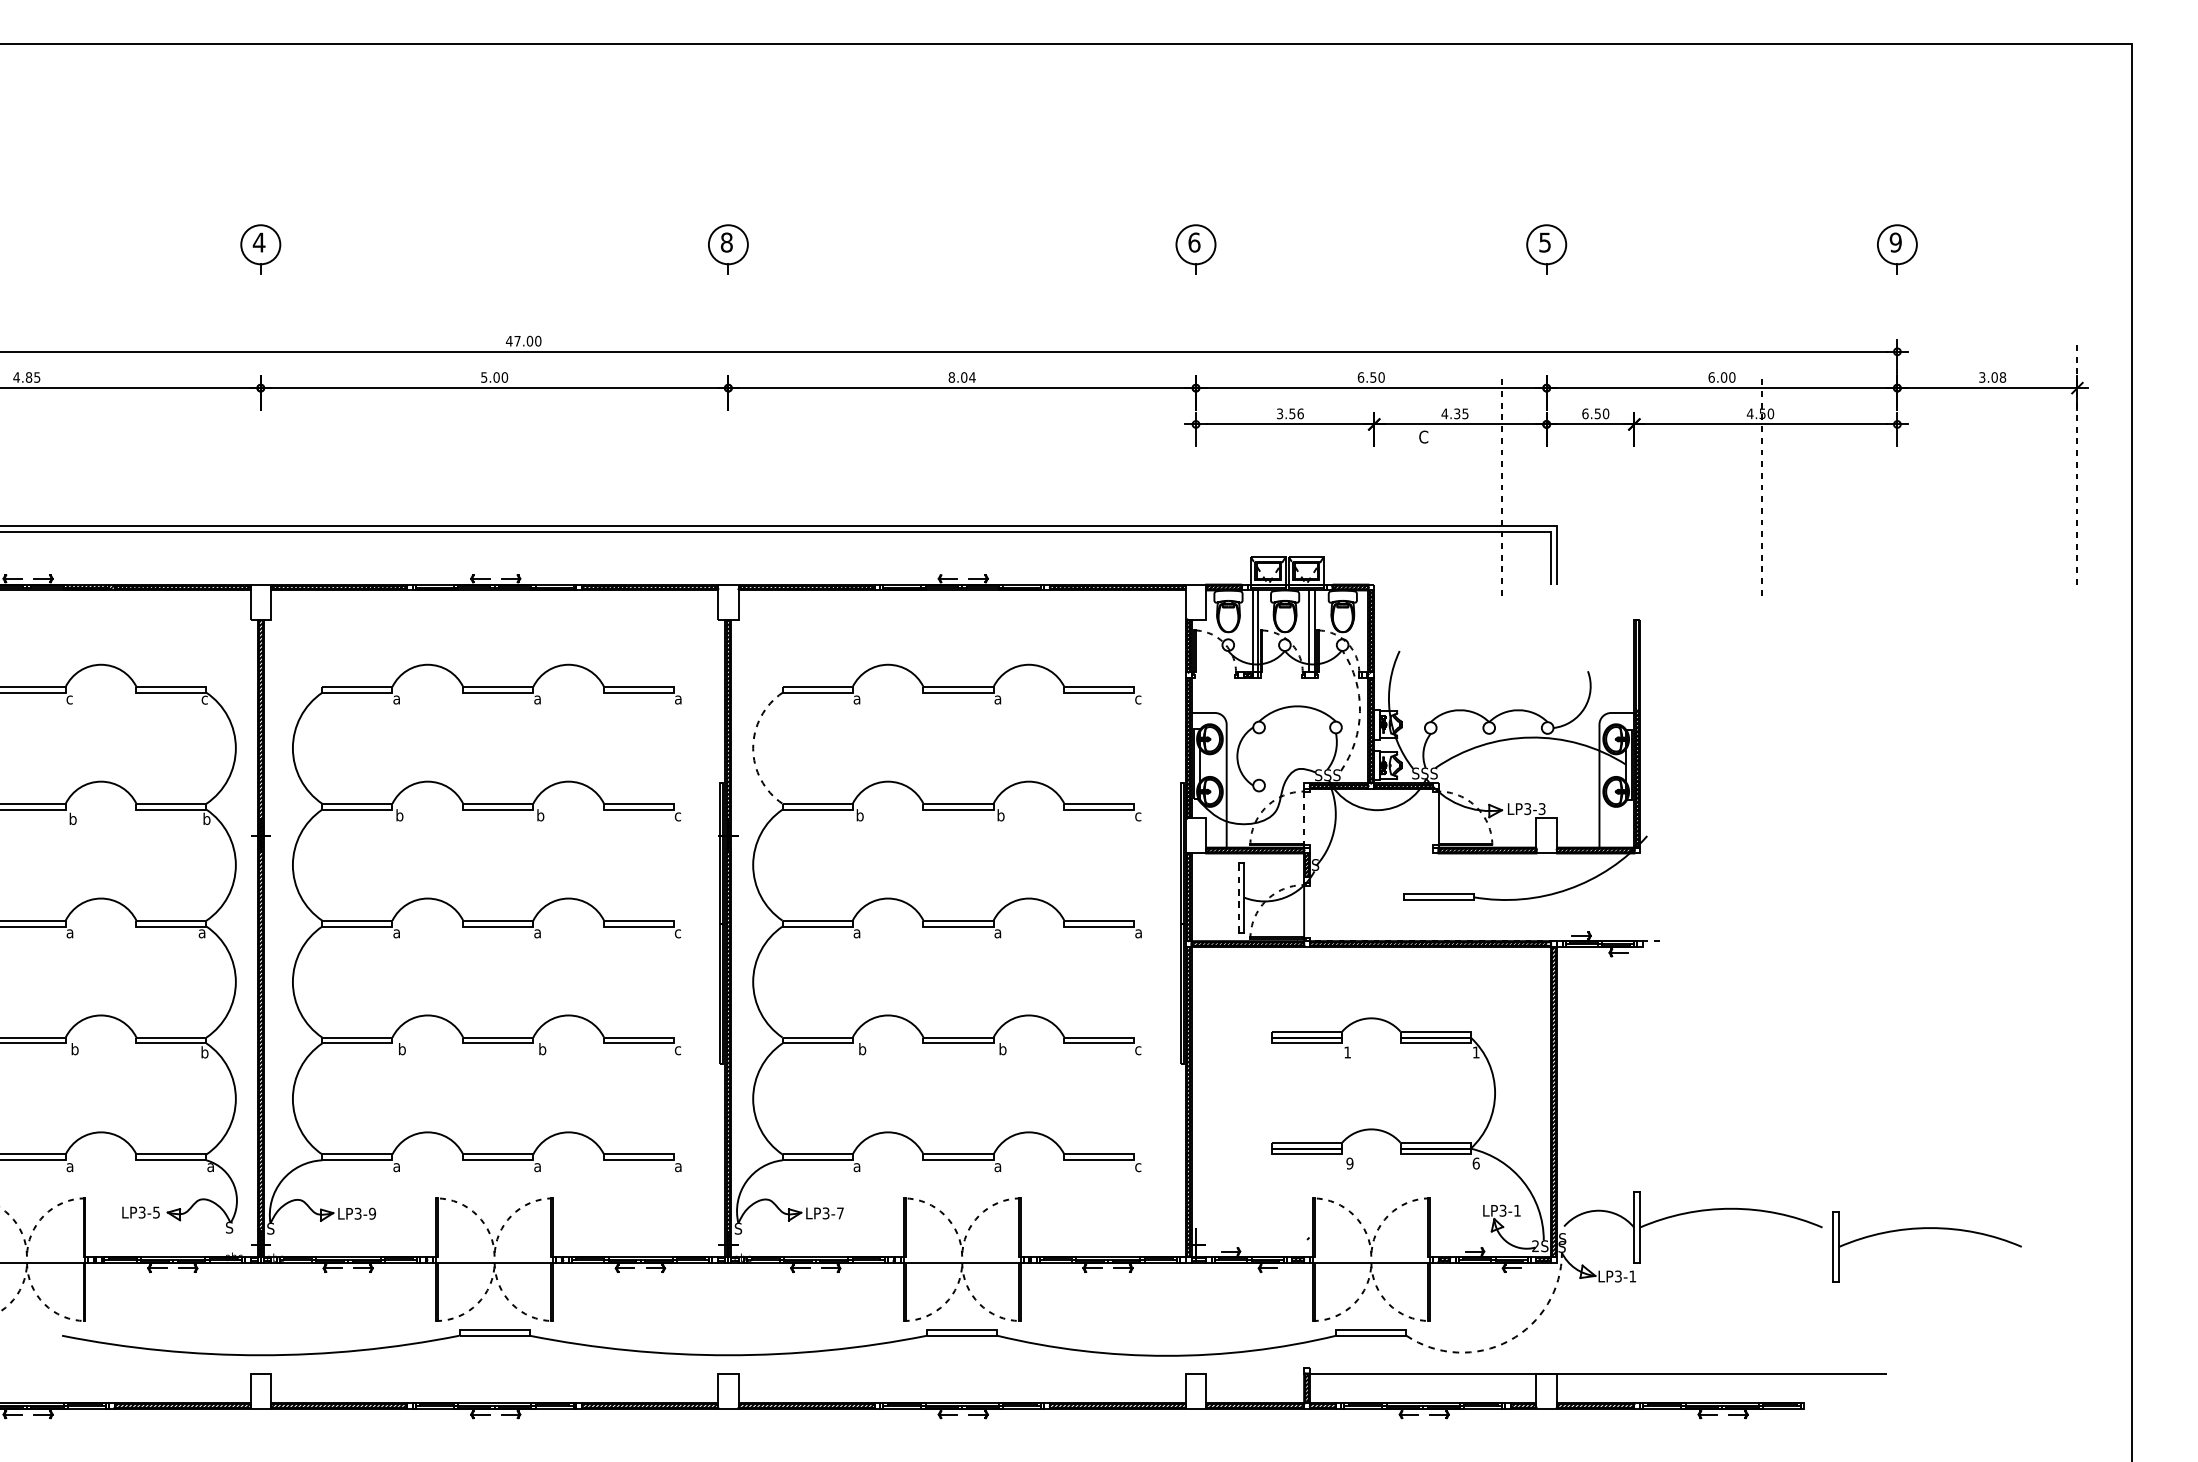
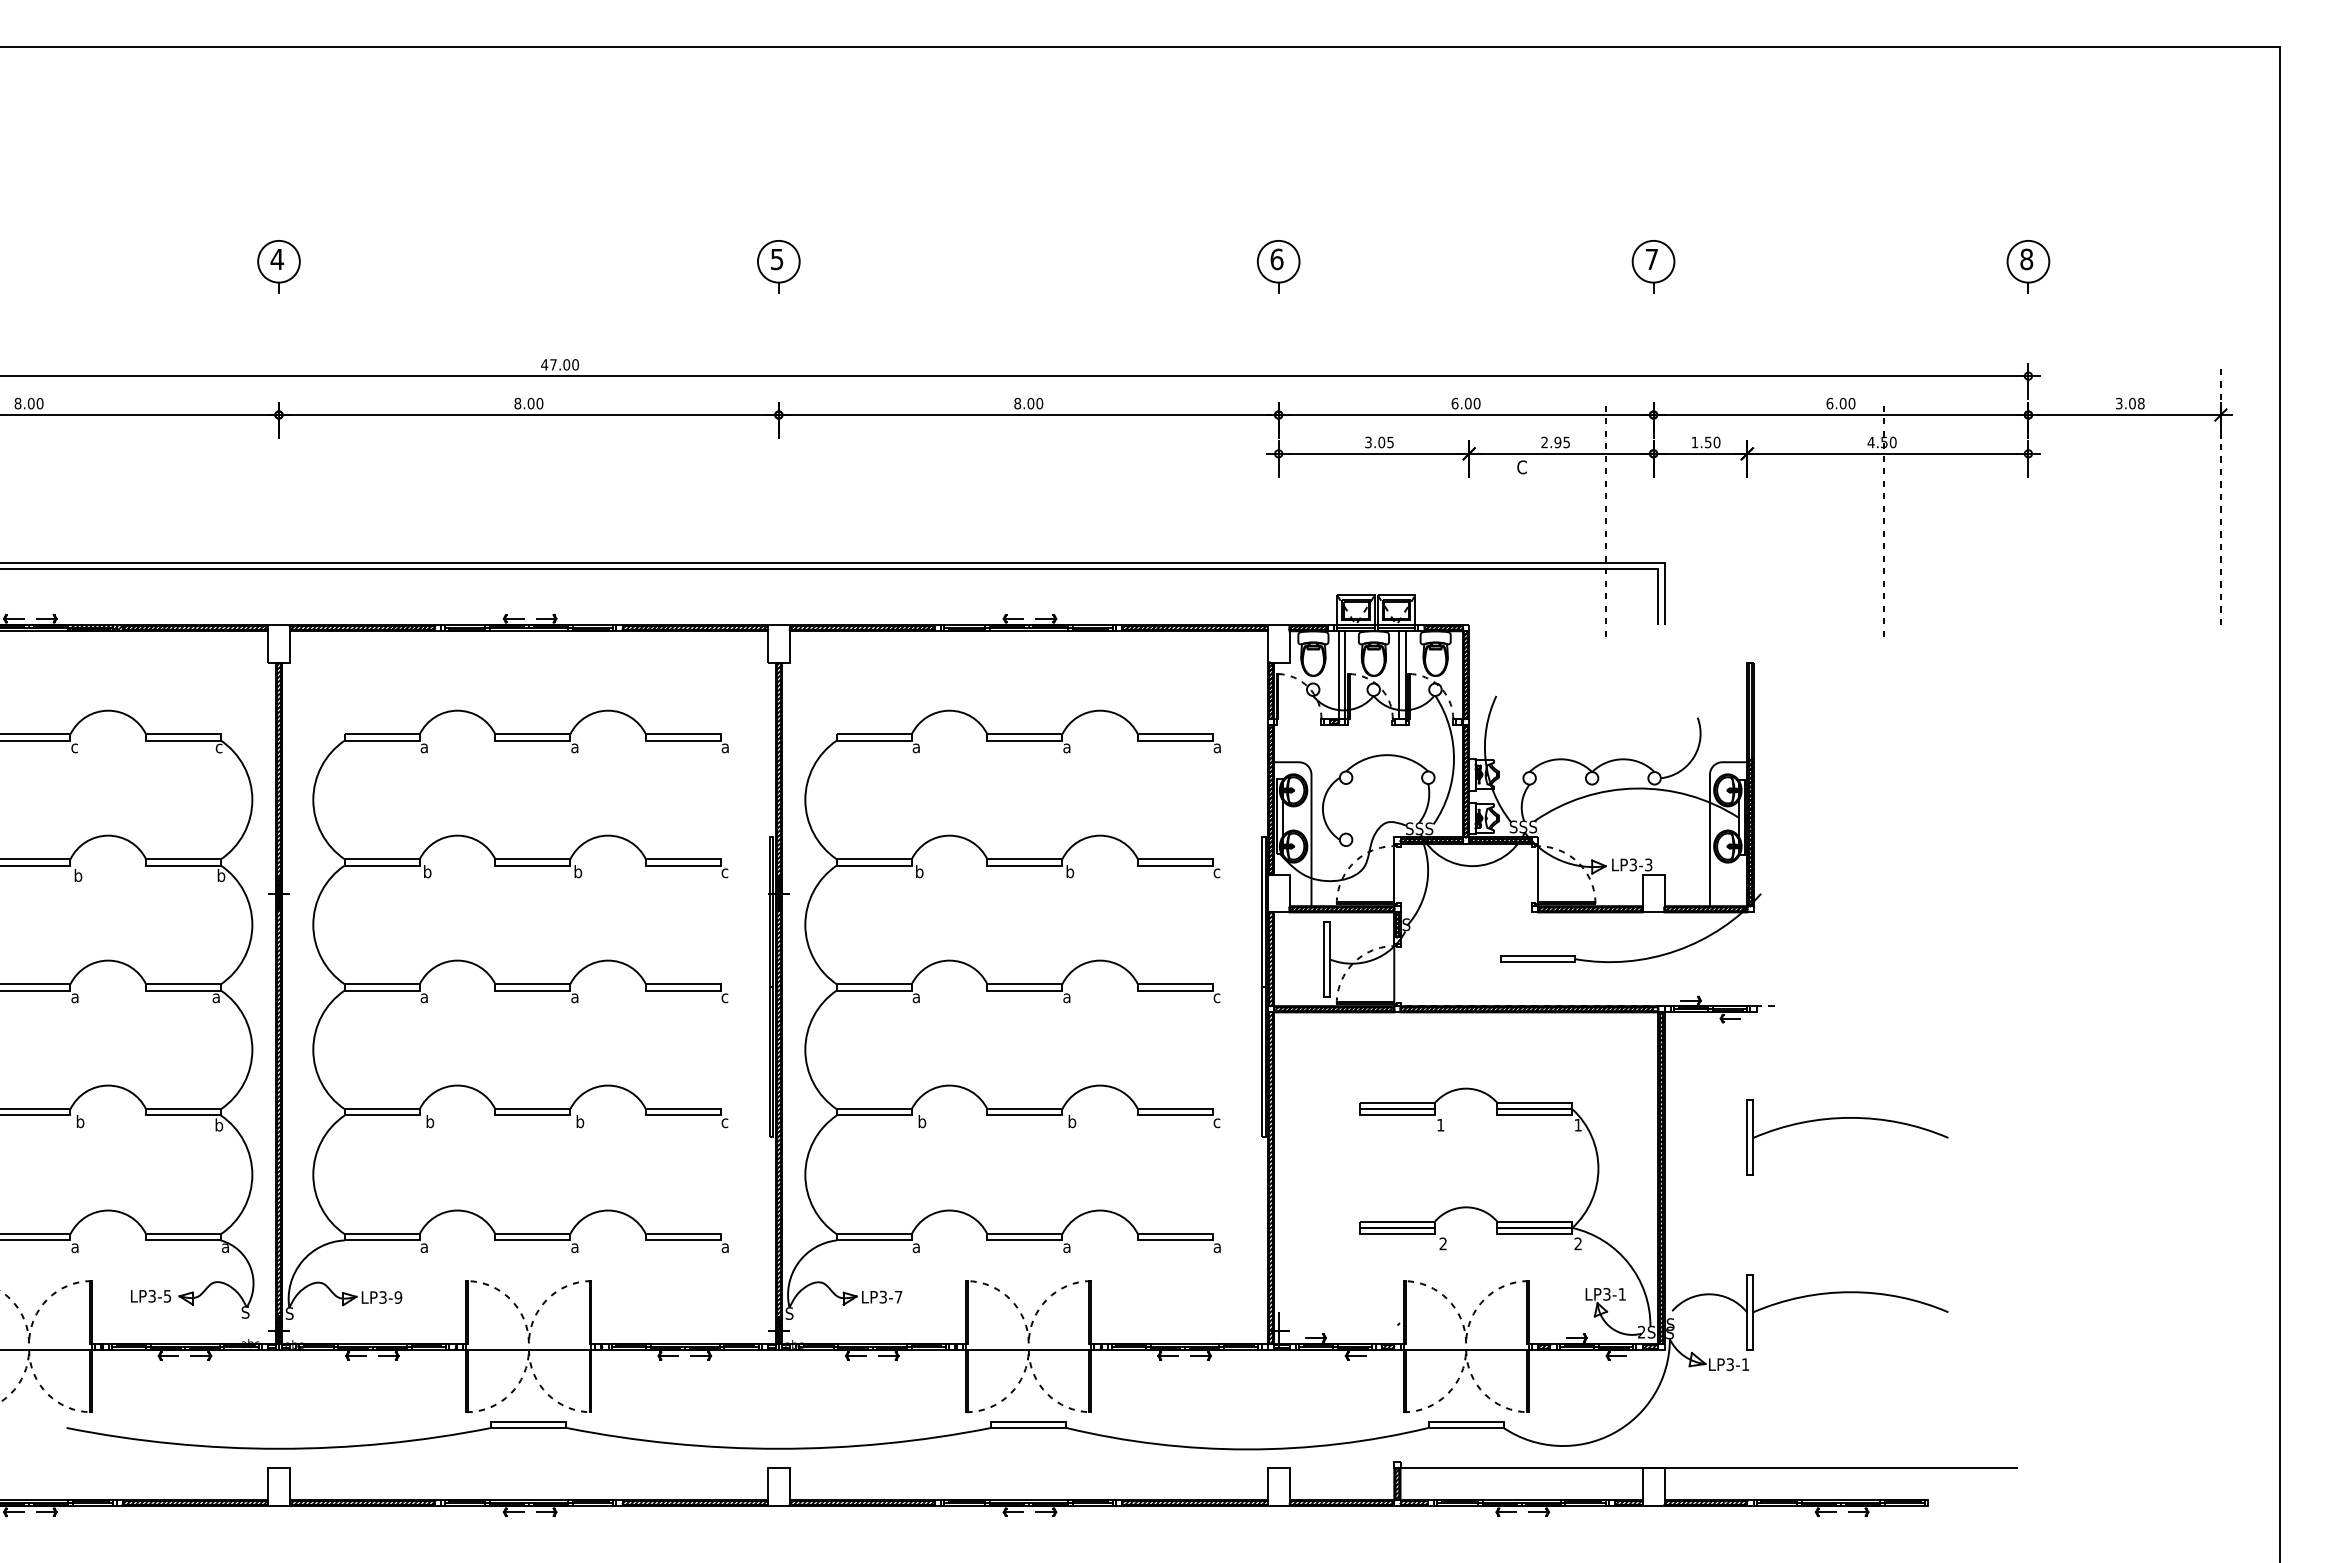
text: (726, 242) -> (776, 259), 8 -> 5
text: (1544, 242) -> (1651, 259), 5 -> 7
text: (1895, 242) -> (2026, 259), 9 -> 8
text: (26, 377) -> (28, 403), 4.85 -> 8.00
text: (483, 377) -> (517, 403), 5.00 -> 8.00
text: (972, 377) -> (1039, 403), 8.04 -> 8.00
text: (1372, 377) -> (1467, 403), 6.50 -> 6.00
text: (1296, 413) -> (1386, 442), 3.56 -> 3.05
text: (1451, 413) -> (1551, 442), 4.35 -> 2.95
text: (1584, 413) -> (1694, 442), 6.50 -> 1.50
text: (1137, 700) -> (1216, 748), c -> a
arc: (1359, 711) -> (1453, 760), dashed -> solid
arc: (753, 747) -> (805, 799), dashed -> solid
line: (1304, 818) -> (1394, 874), dashed -> solid
line: (1238, 897) -> (1324, 959), dashed -> solid
text: (1137, 934) -> (1216, 998), a -> c
text: (1350, 1163) -> (1443, 1243), 9 -> 2
text: (1476, 1163) -> (1578, 1243), 6 -> 2
text: (1137, 1167) -> (1216, 1248), c -> a
part: (1927, 1228) -> (1847, 1118), moved
arc: (1509, 1340) -> (1613, 1433), dashed -> solid

